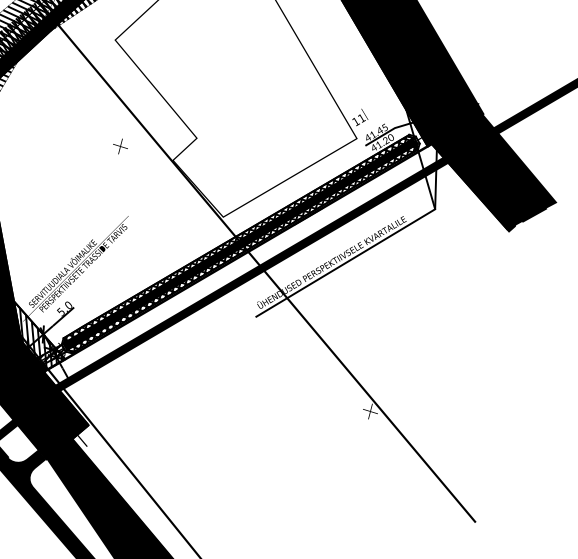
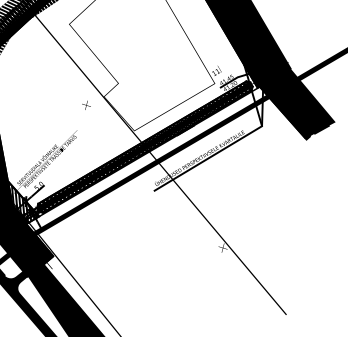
part: (120, 145) -> (86, 104), moved

